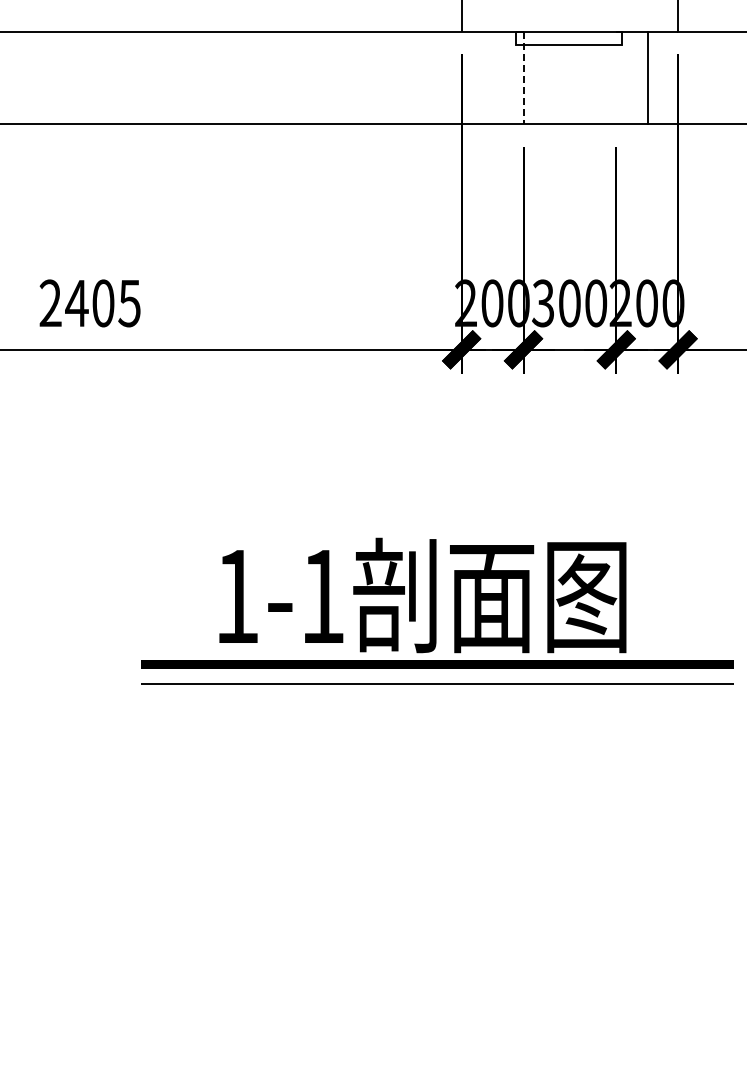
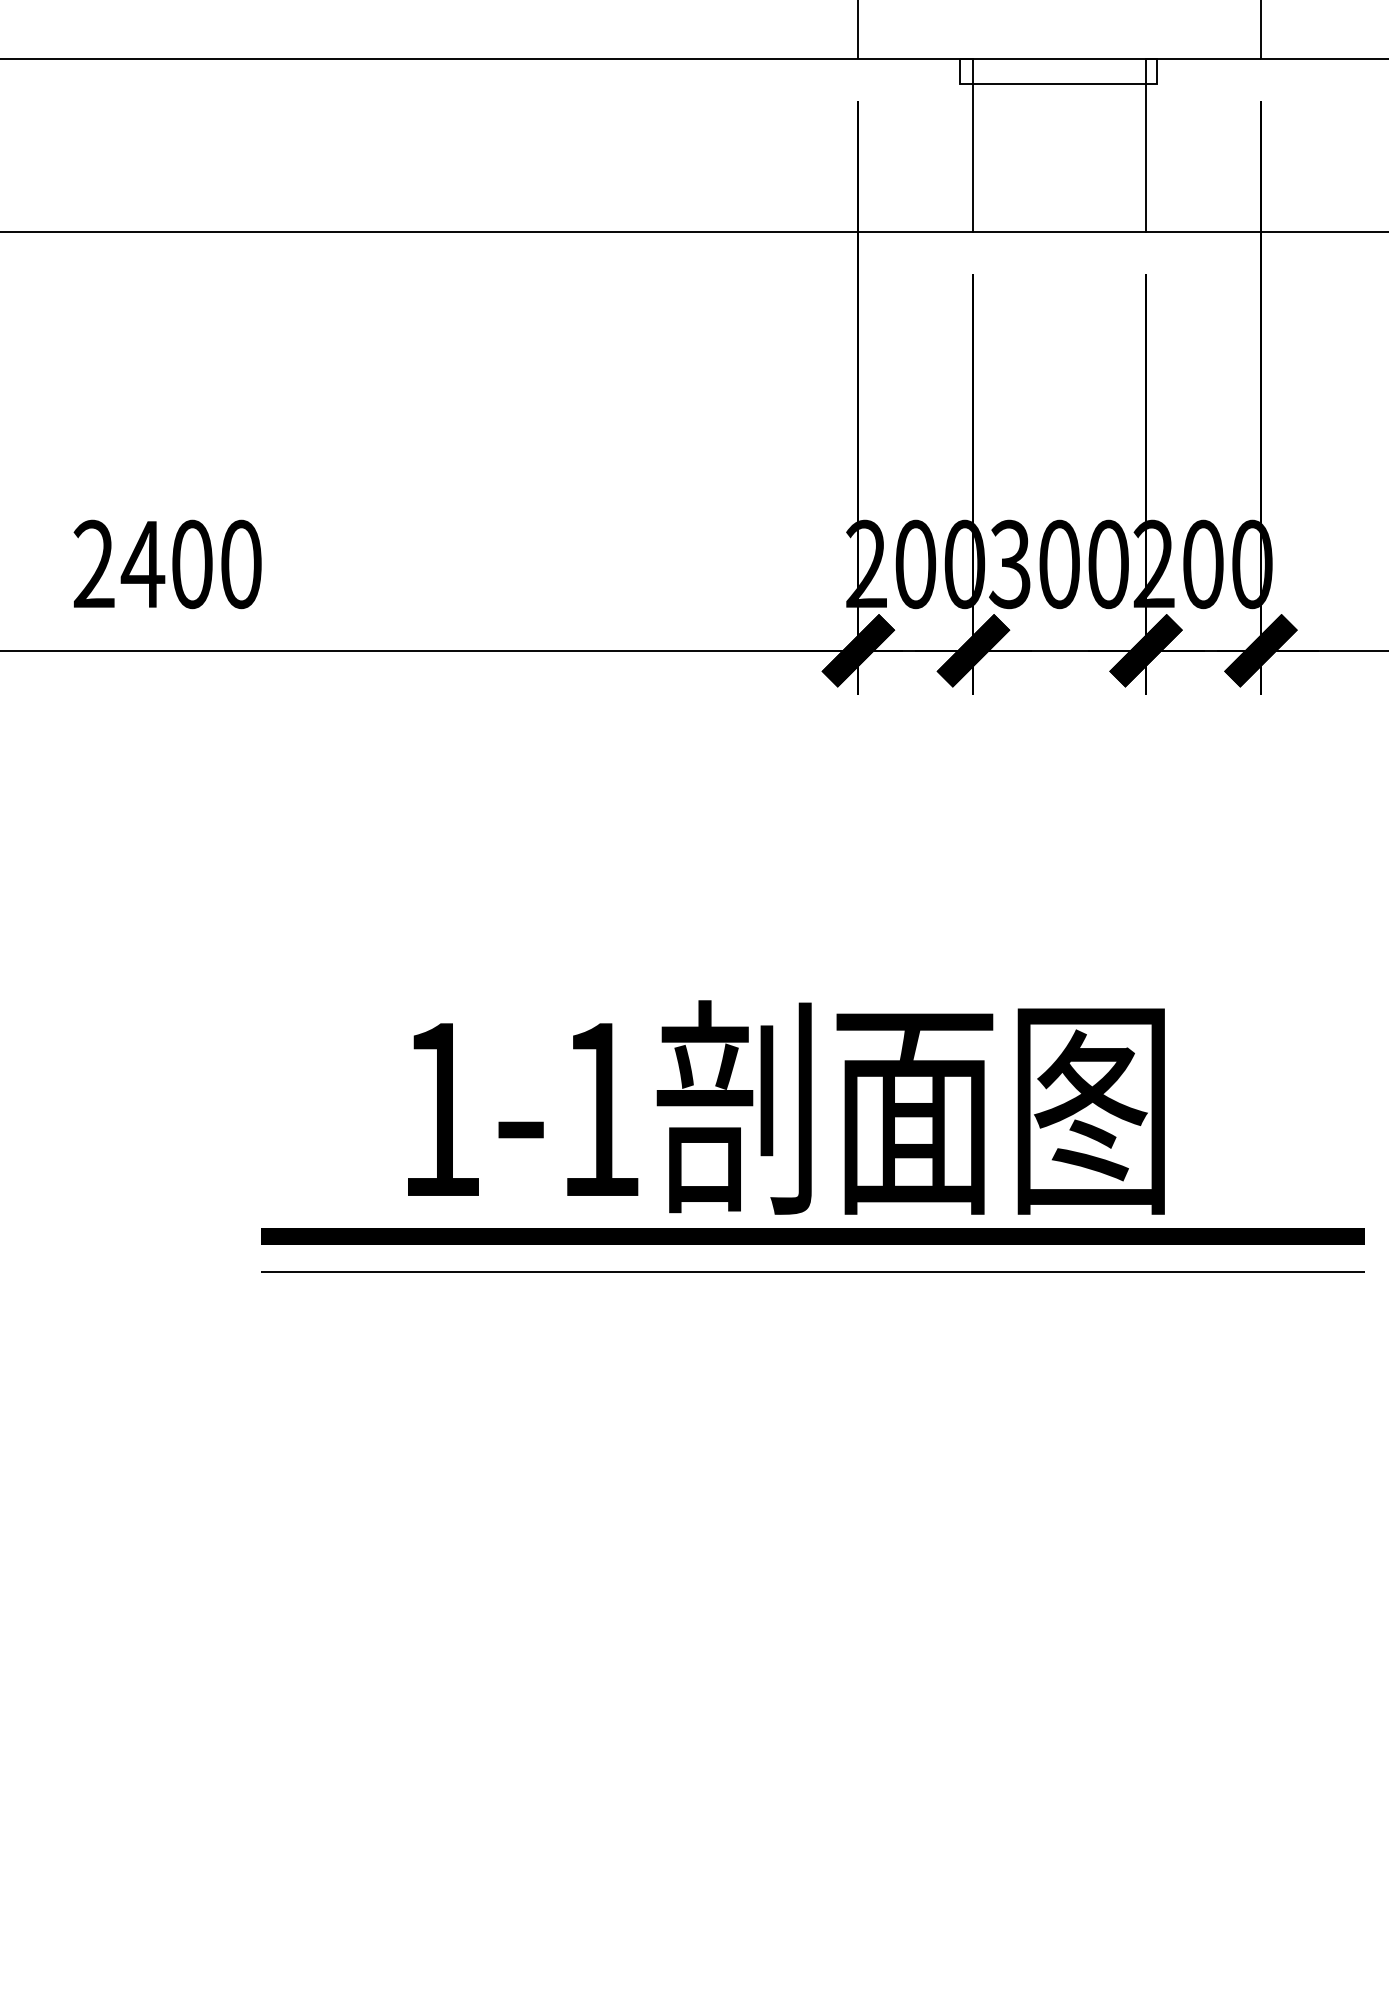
line: (648, 77) -> (1146, 144), moved
line: (523, 78) -> (973, 146), dashed -> solid
text: (129, 303) -> (240, 564), 2405 -> 2400

